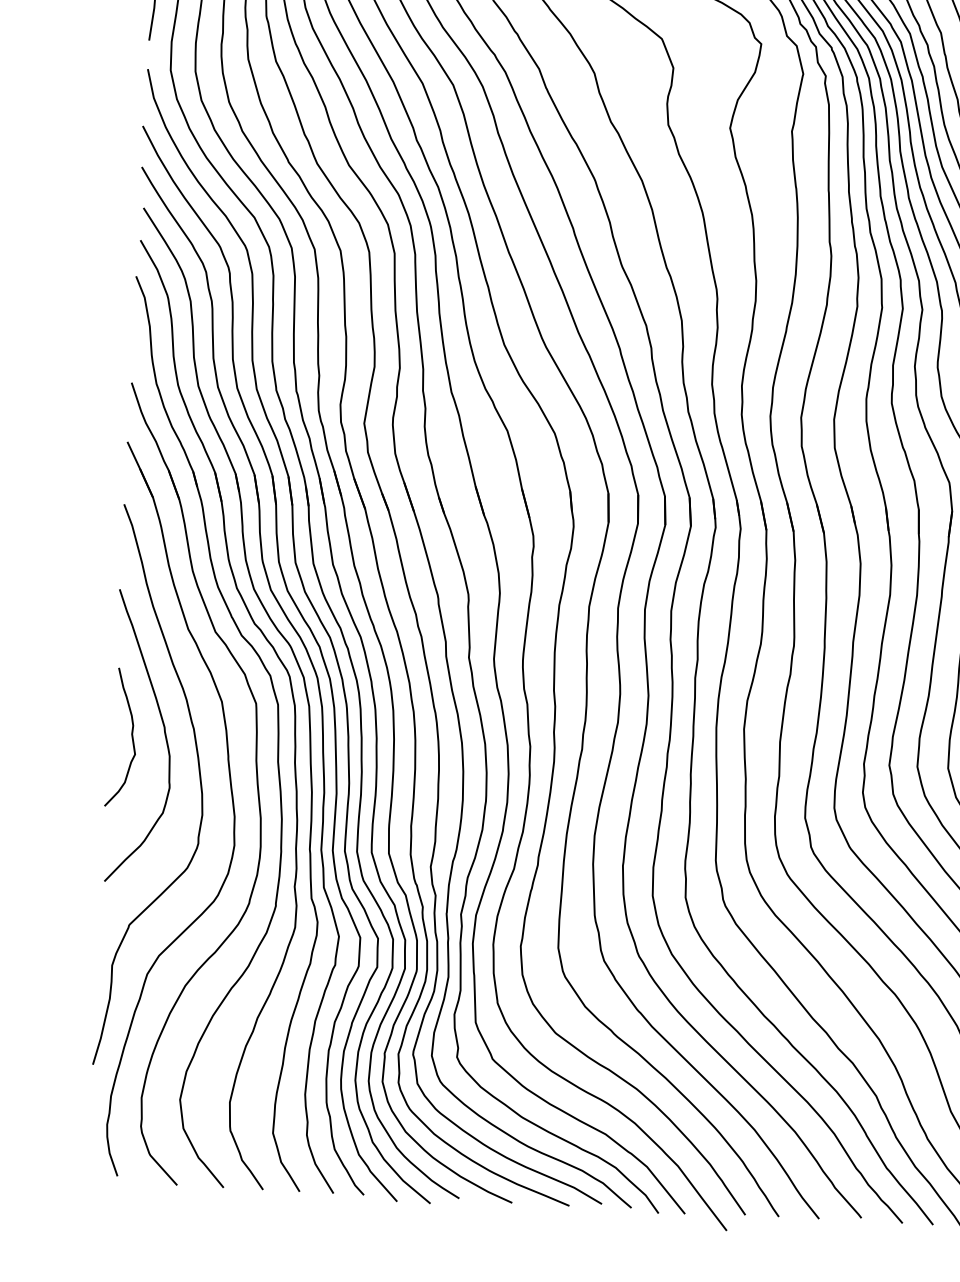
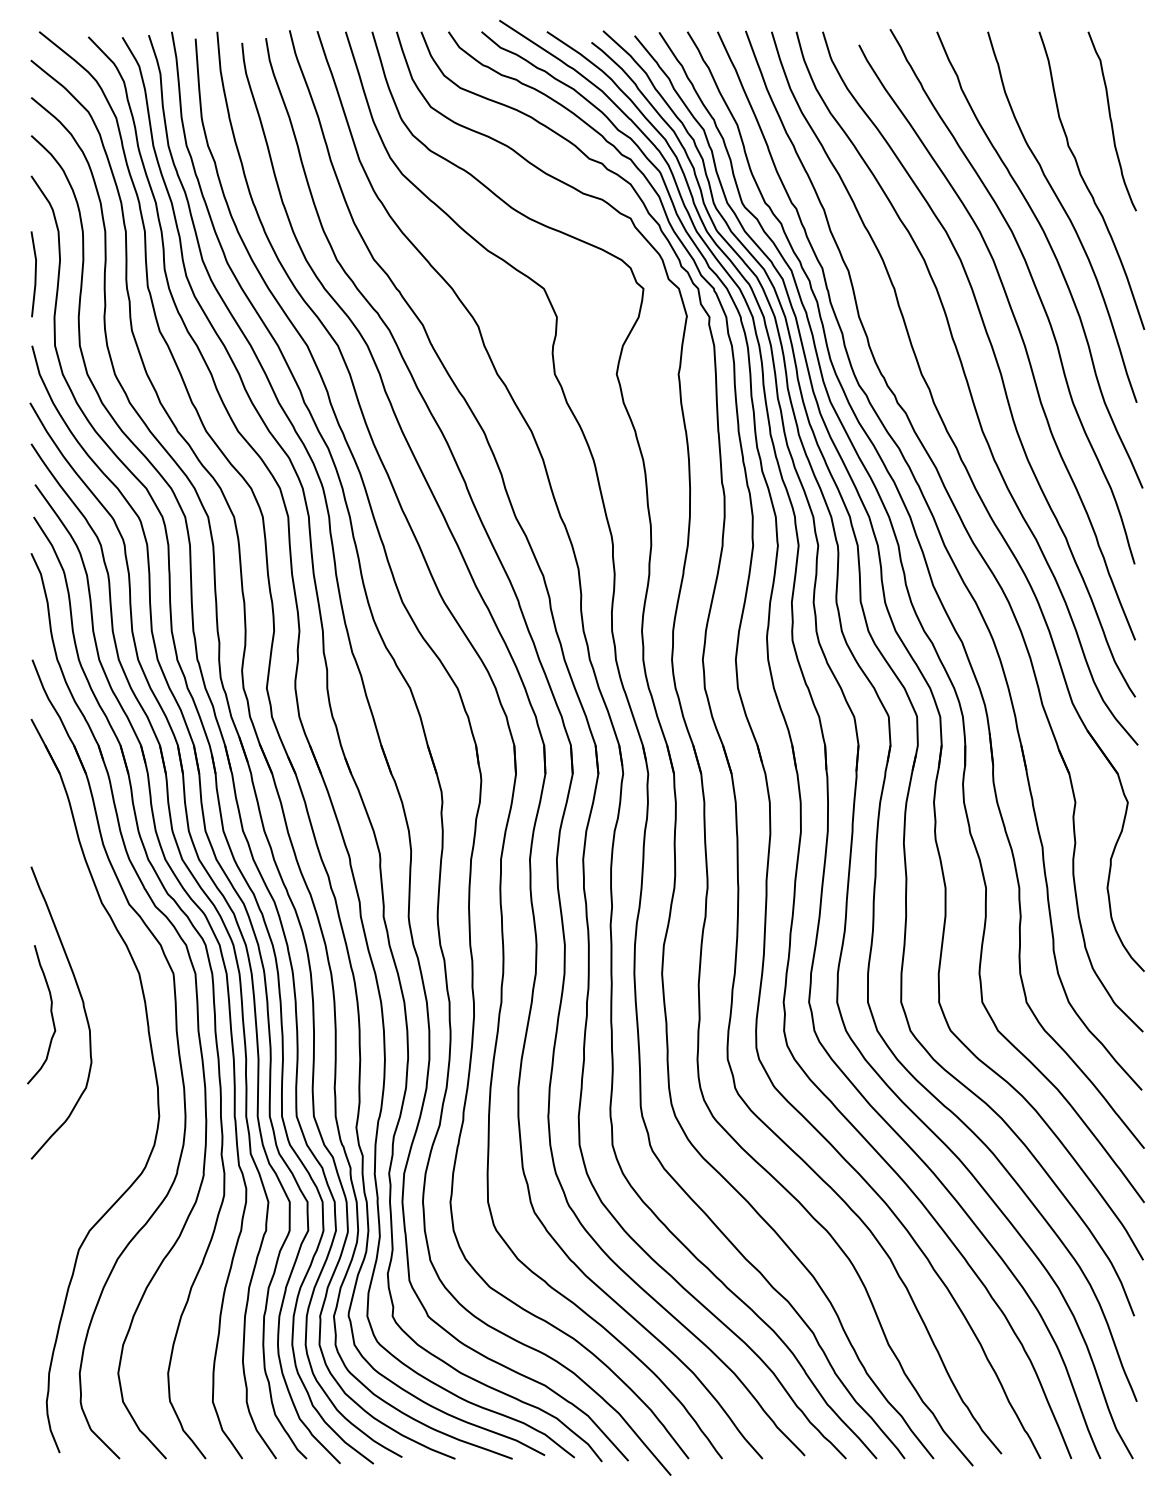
curve: (199, 784) -> (121, 1057), removed

